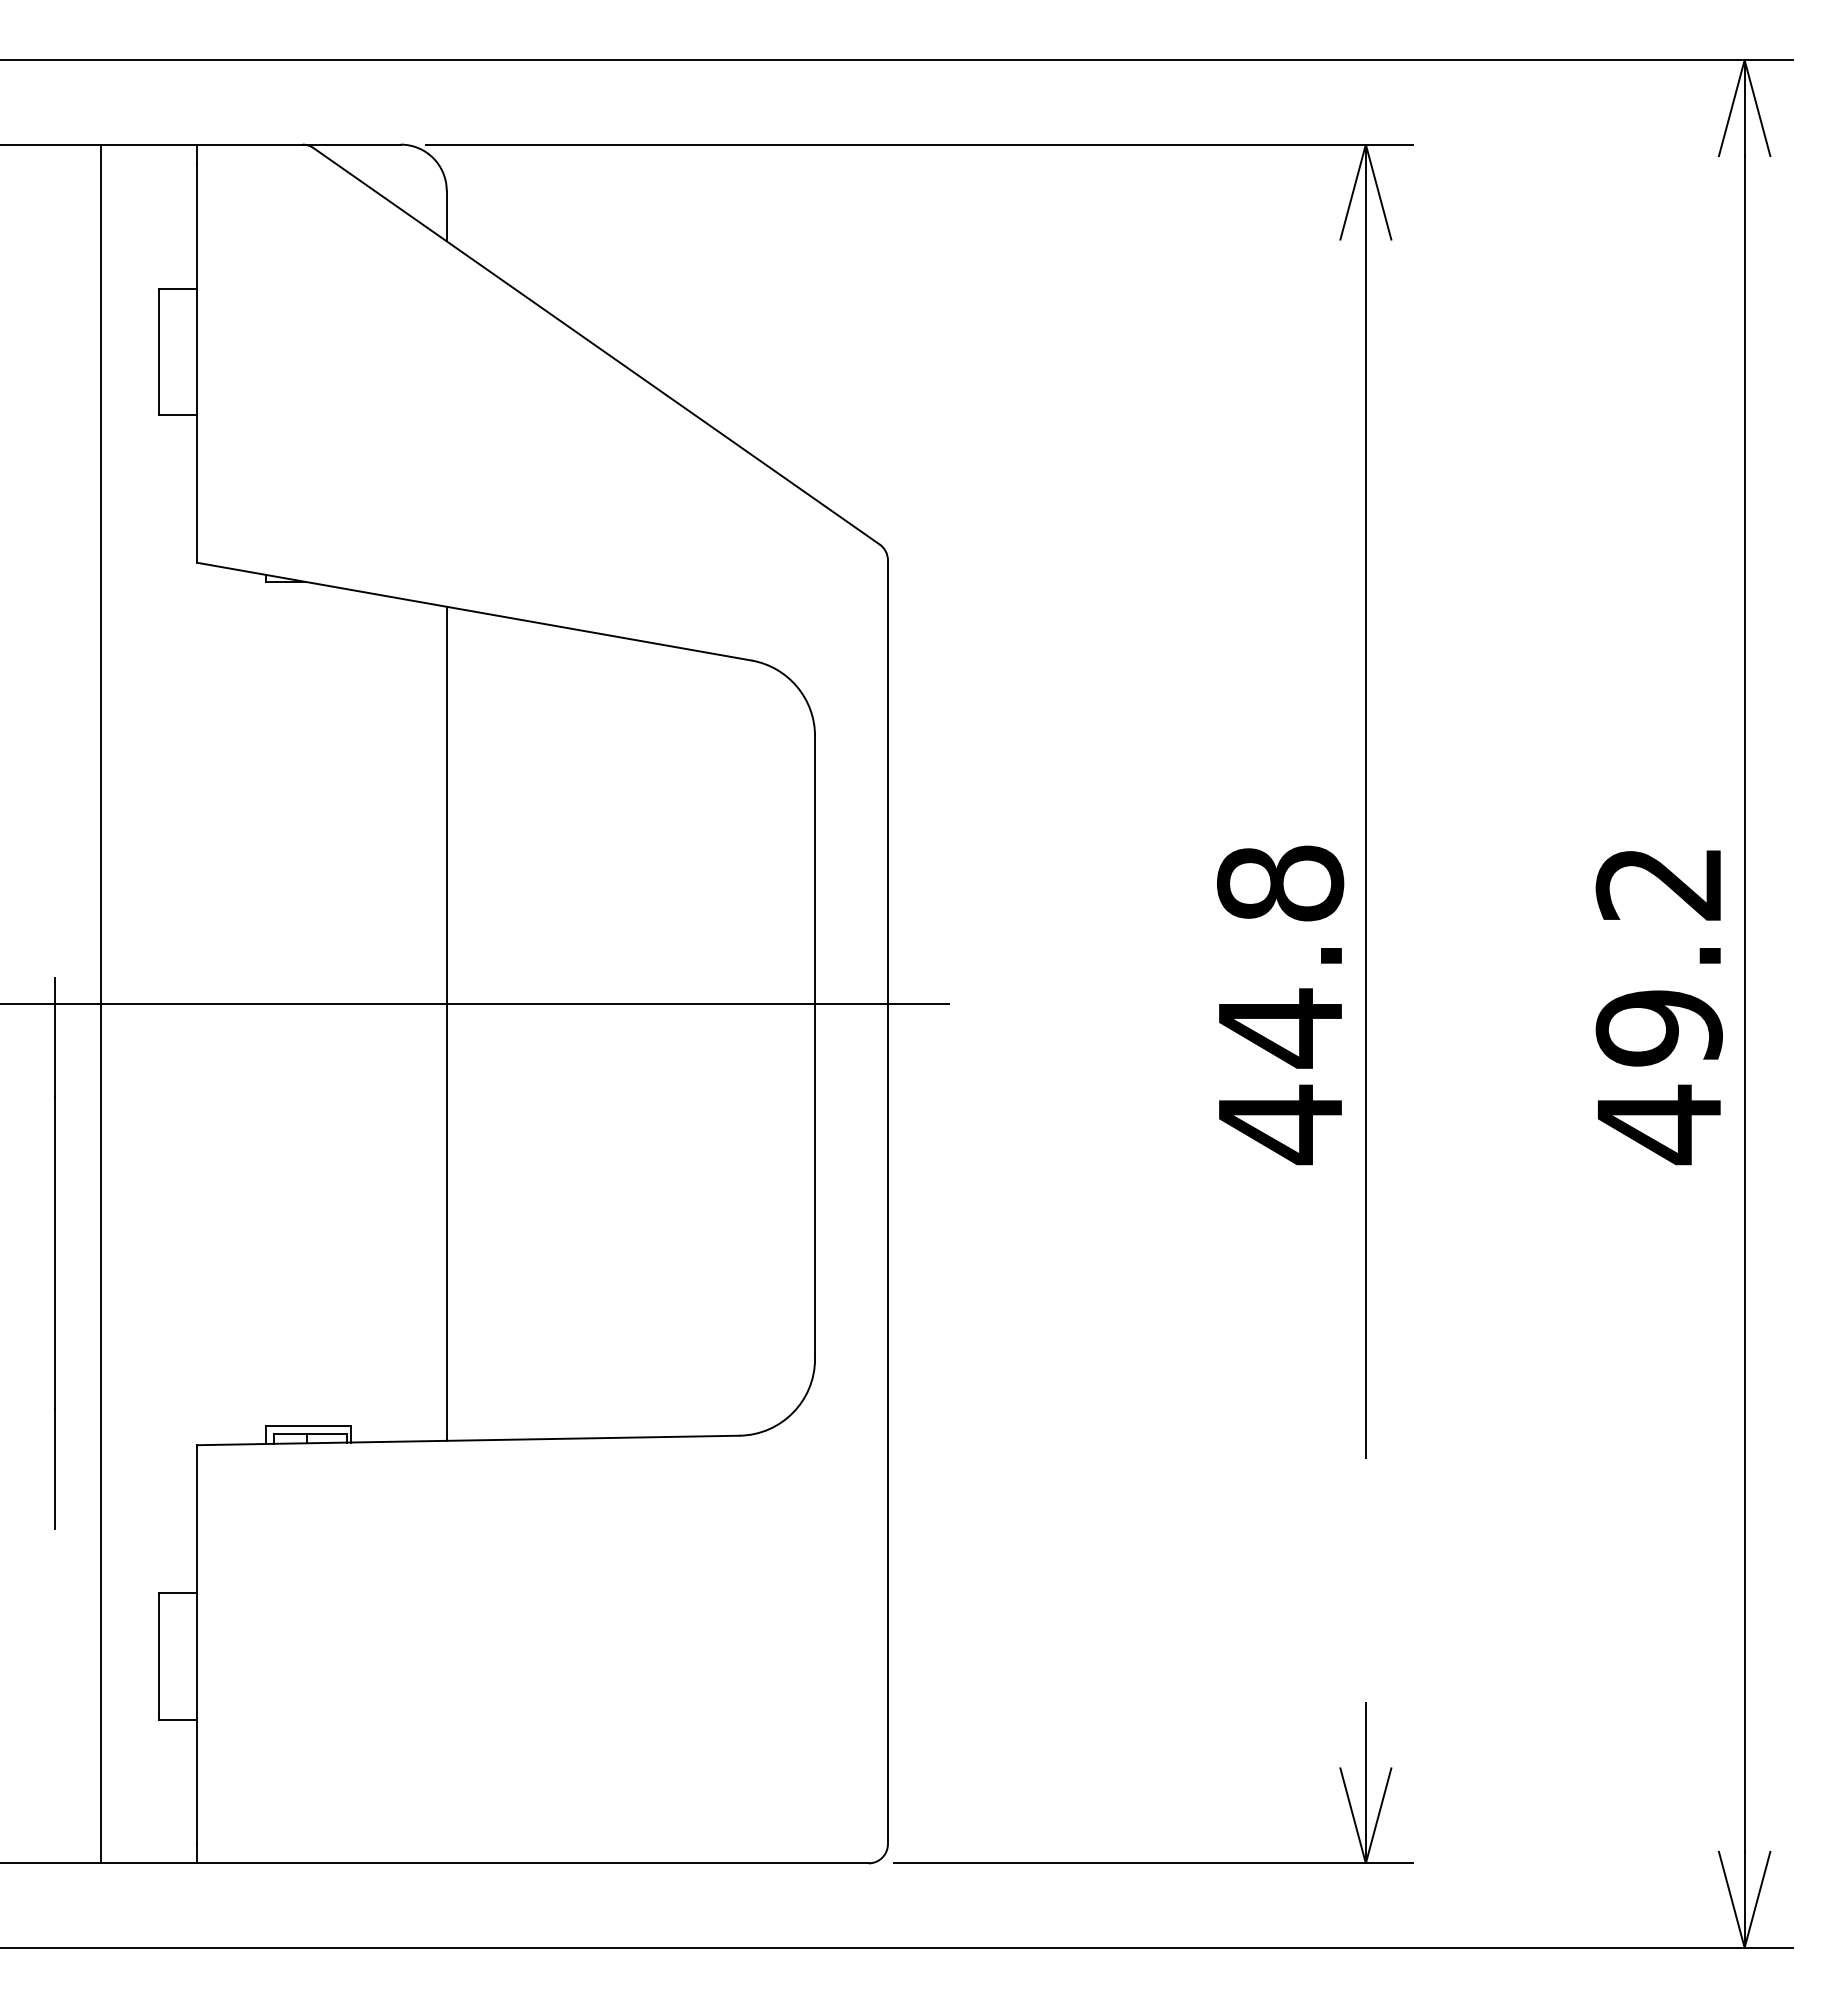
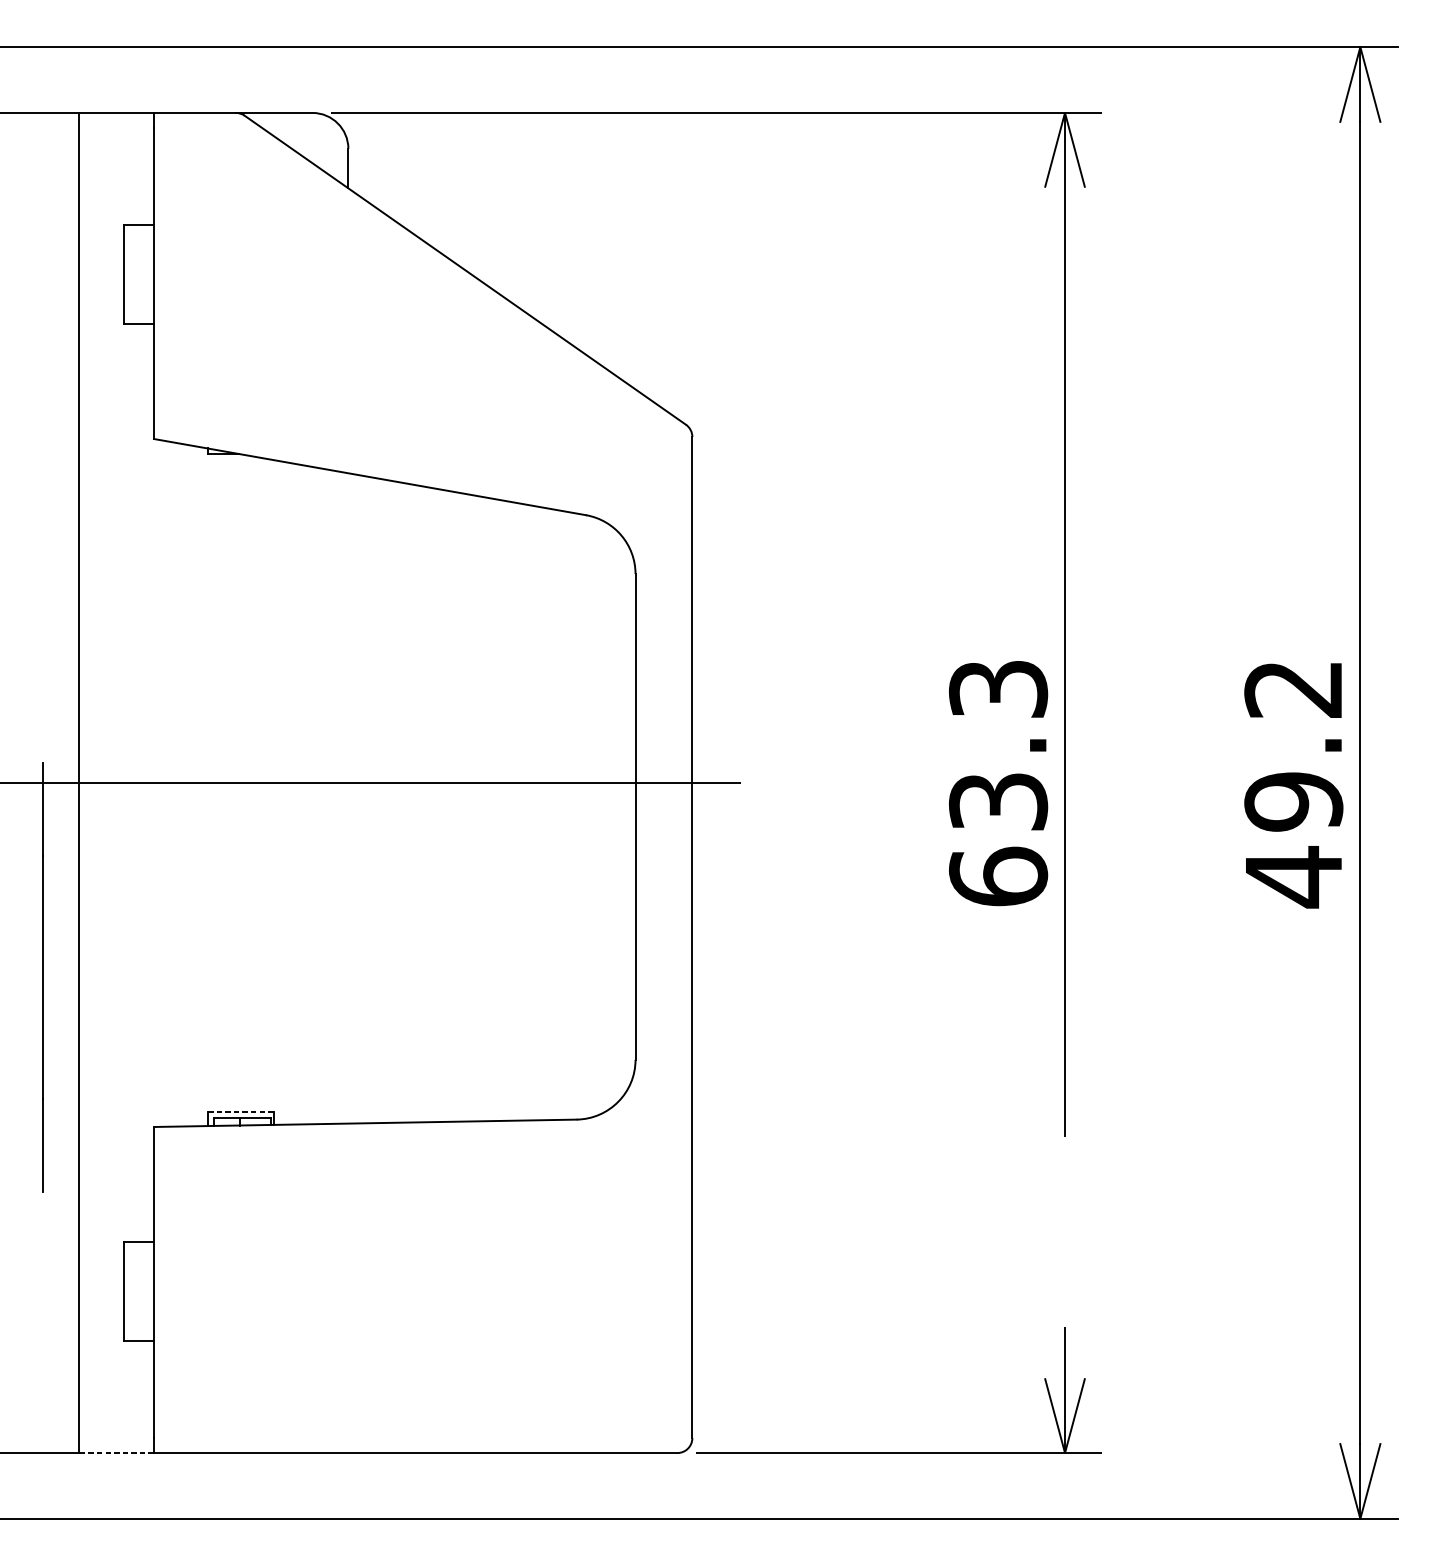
text: (1280, 1005) -> (998, 784), 44.8 -> 63.3
line: (446, 1023) -> (348, 798), removed
line: (308, 1426) -> (240, 1112), solid -> dashed
line: (149, 1863) -> (116, 1453), solid -> dashed

